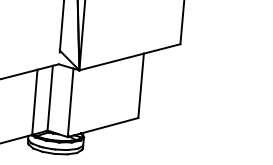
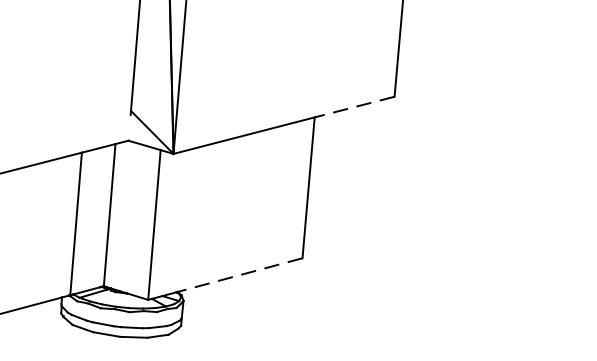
line: (162, 48) -> (355, 106), solid -> dashed
line: (109, 125) -> (239, 274), solid -> dashed

